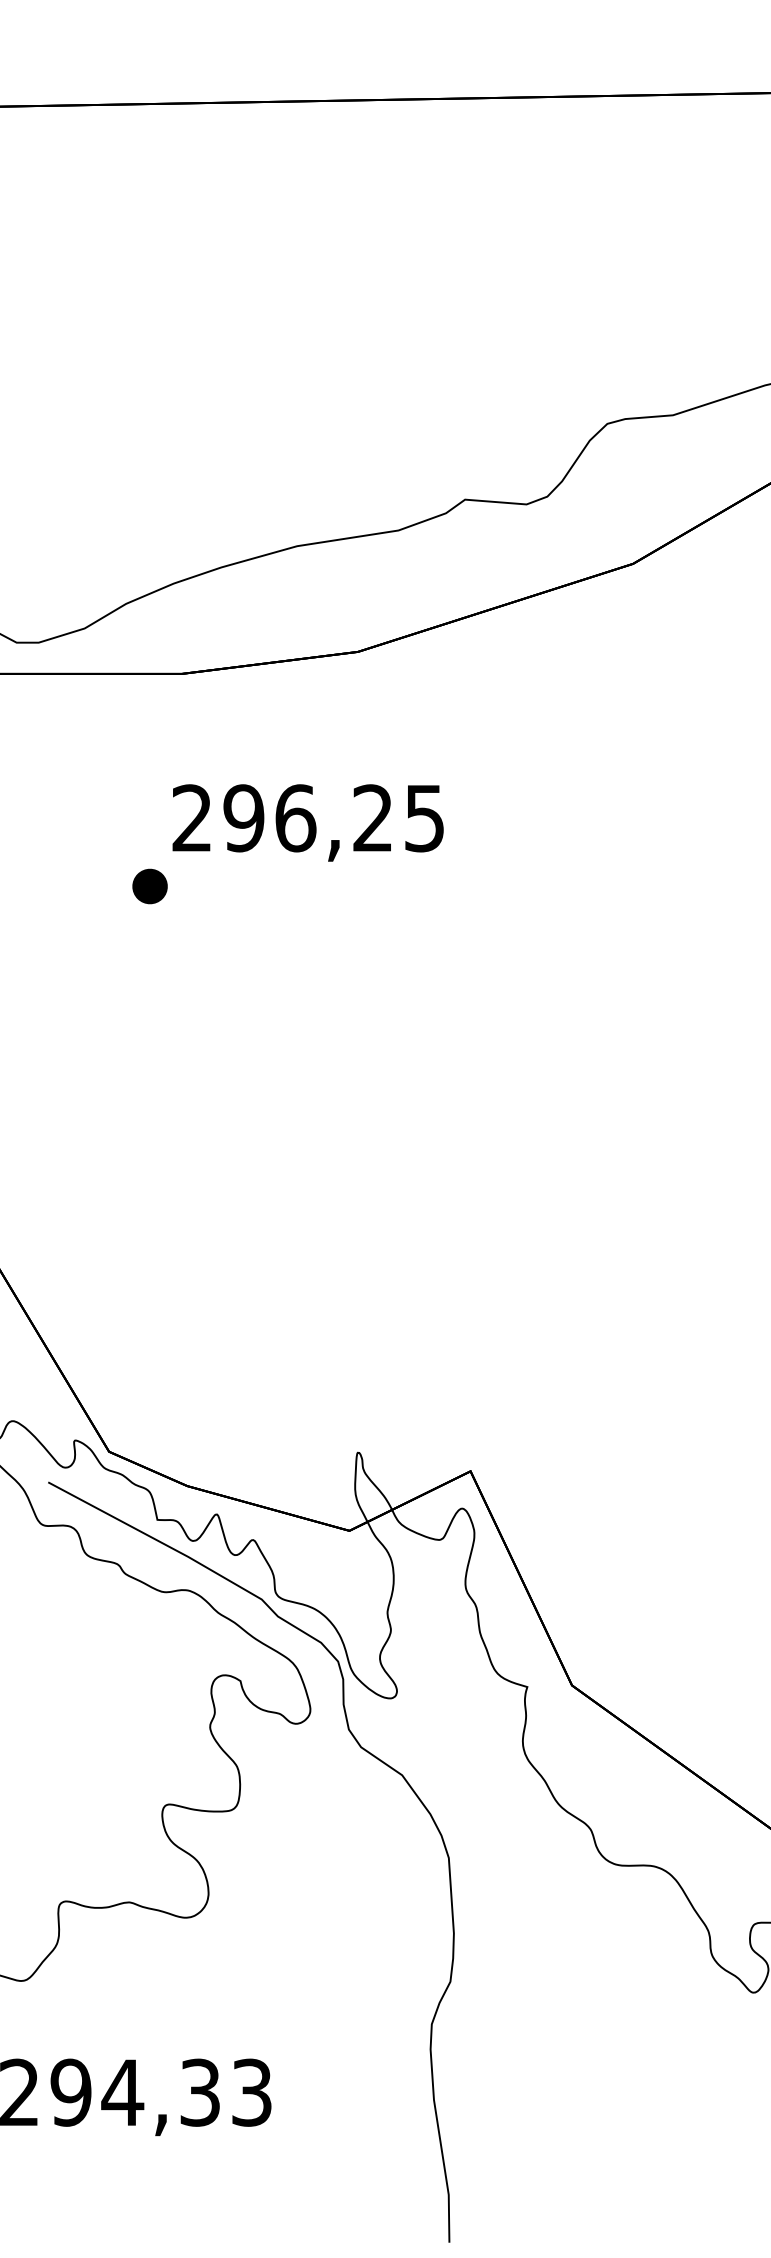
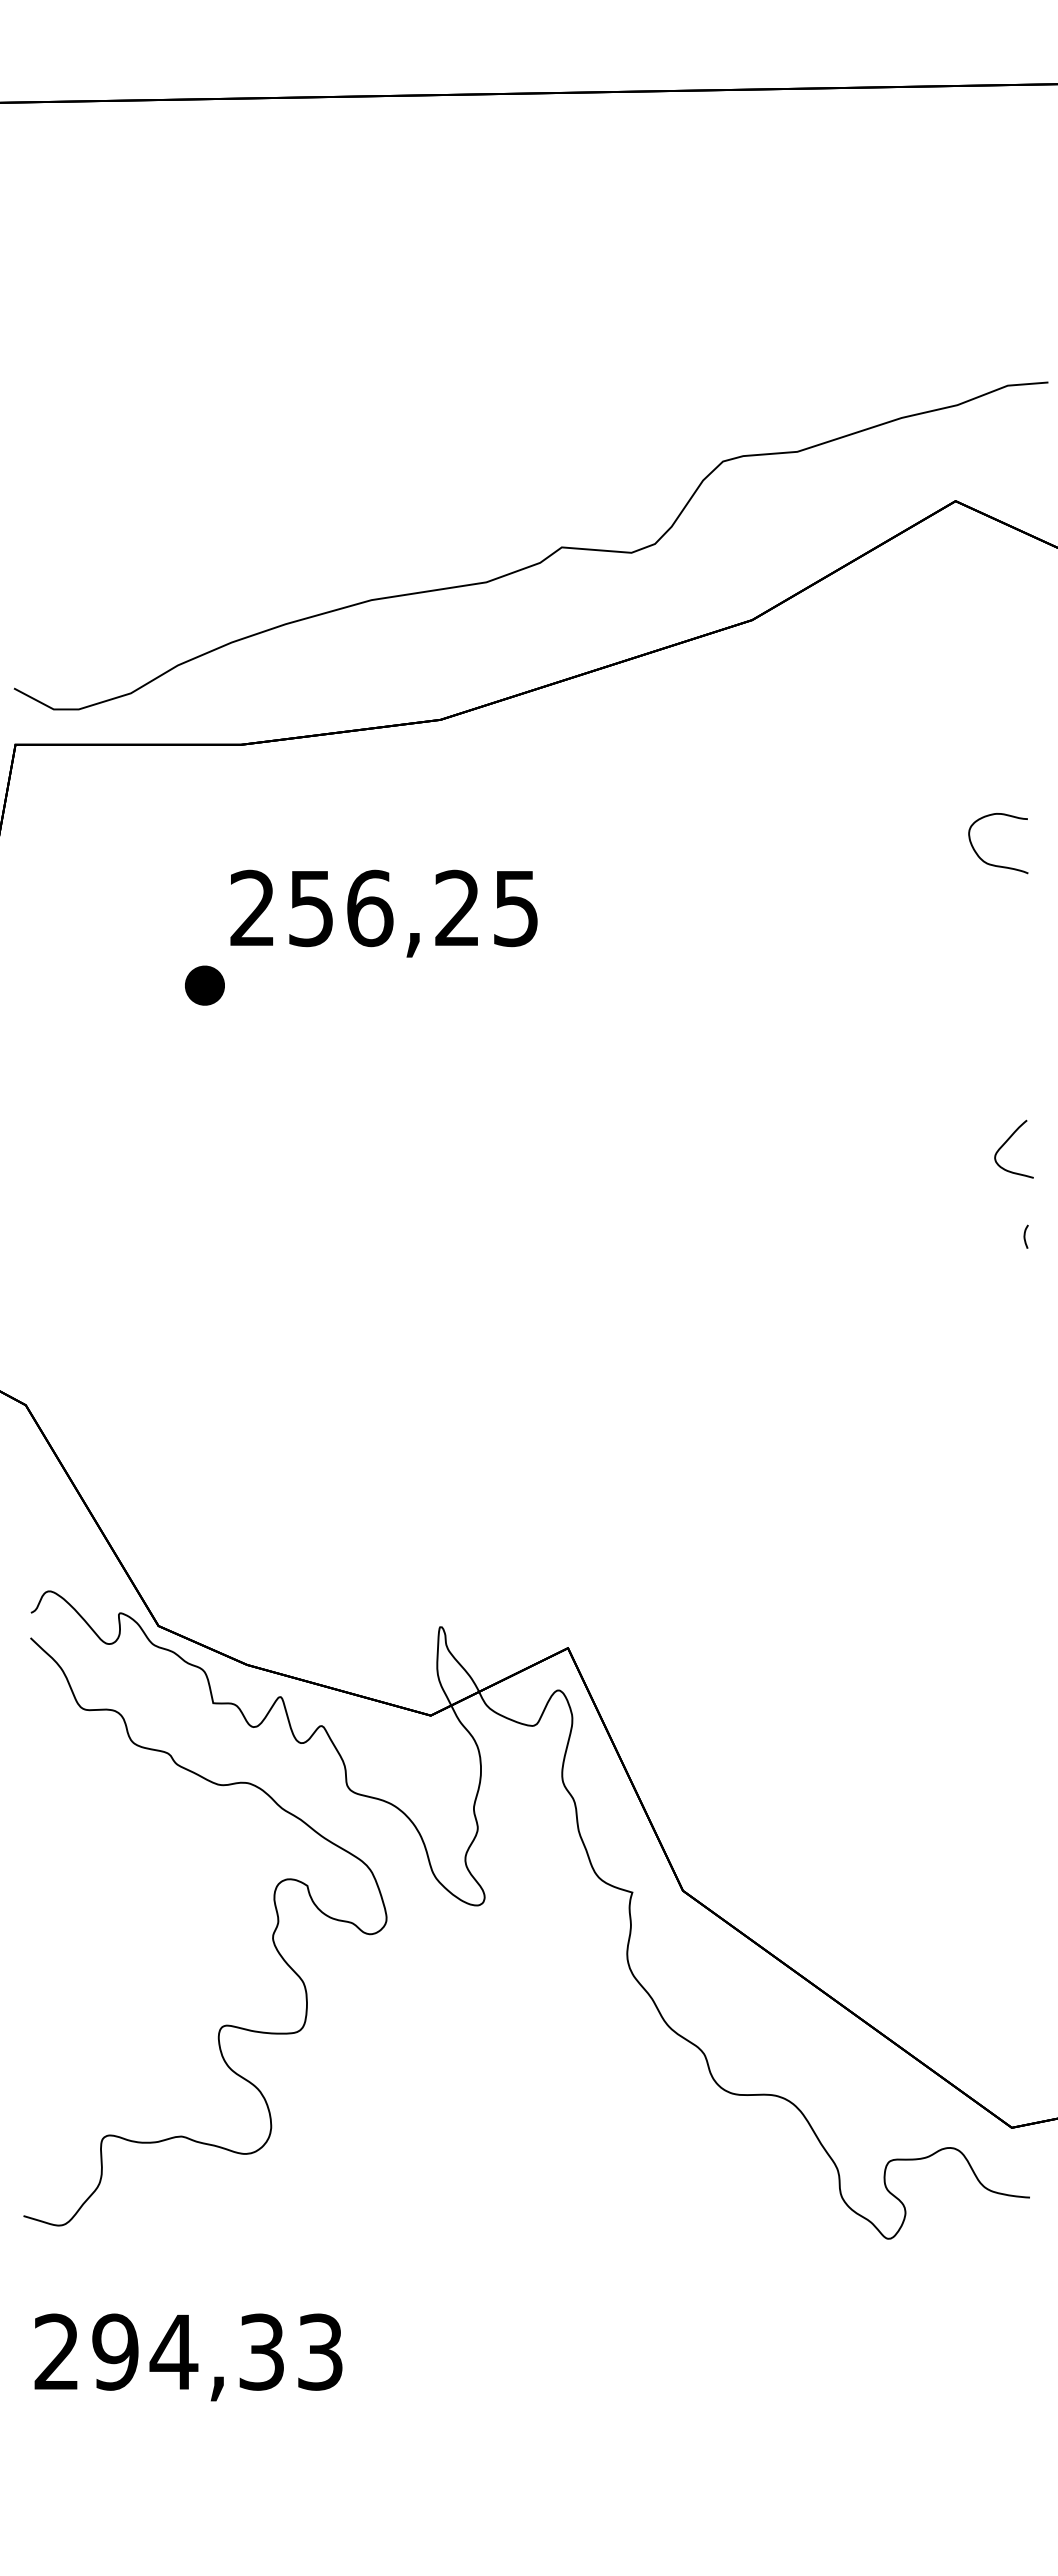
text: (244, 817) -> (311, 907), 296,25 -> 256,25
curve: (361, 1748) -> (444, 1962), removed

